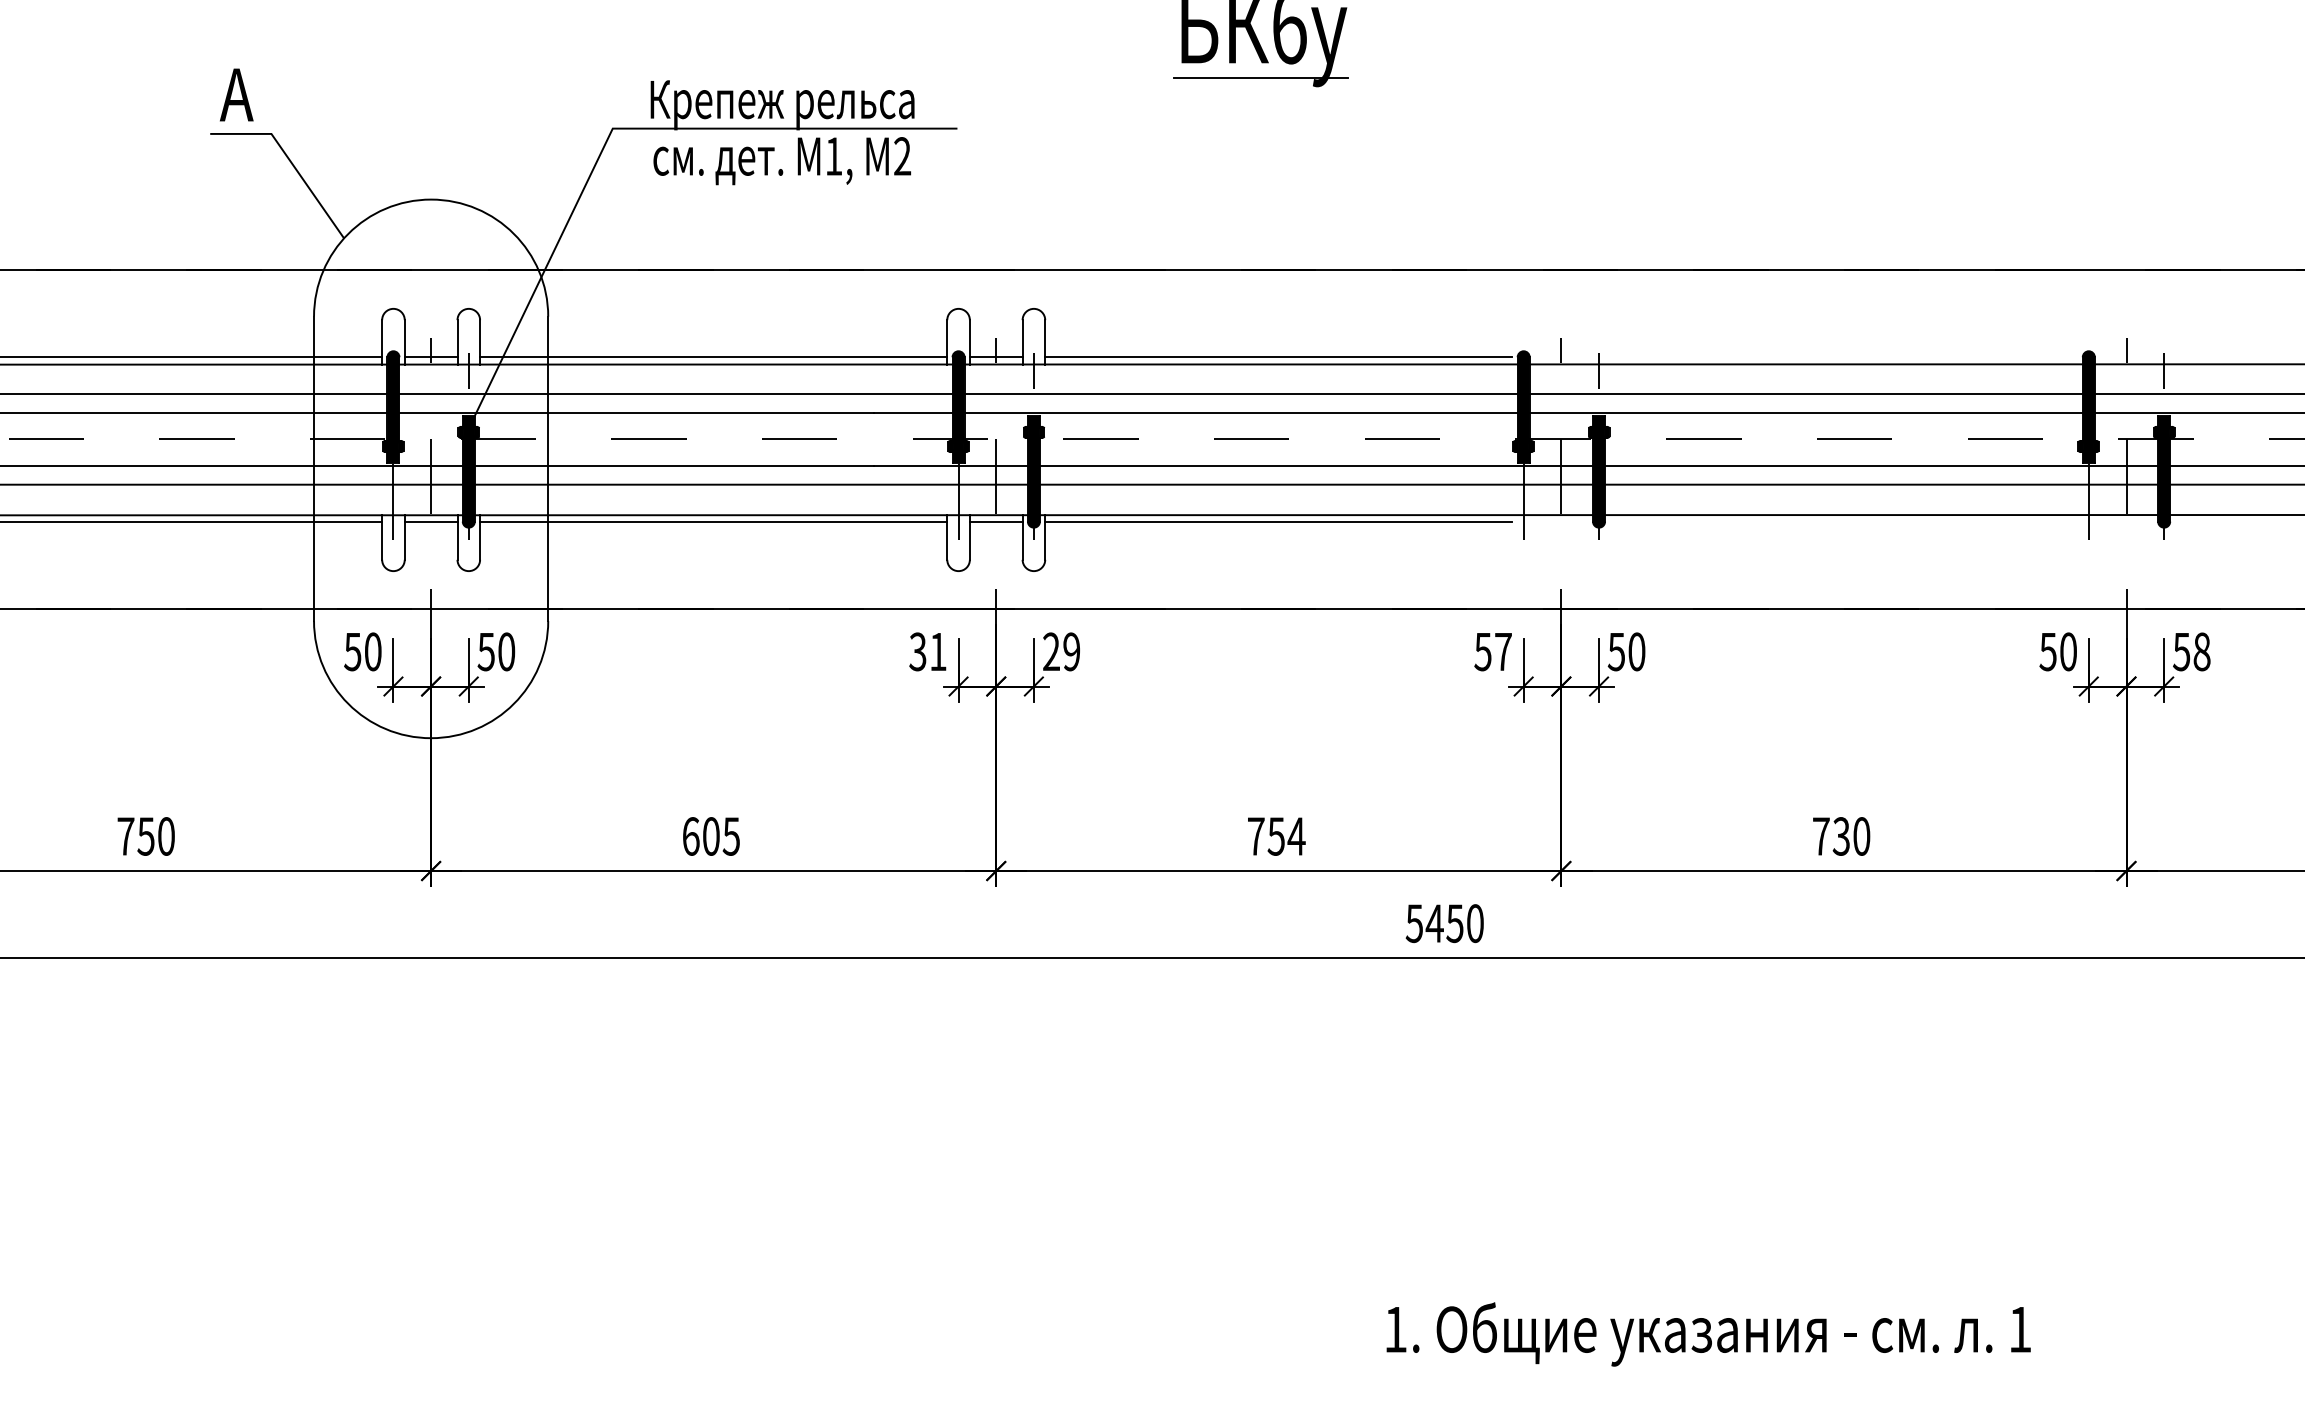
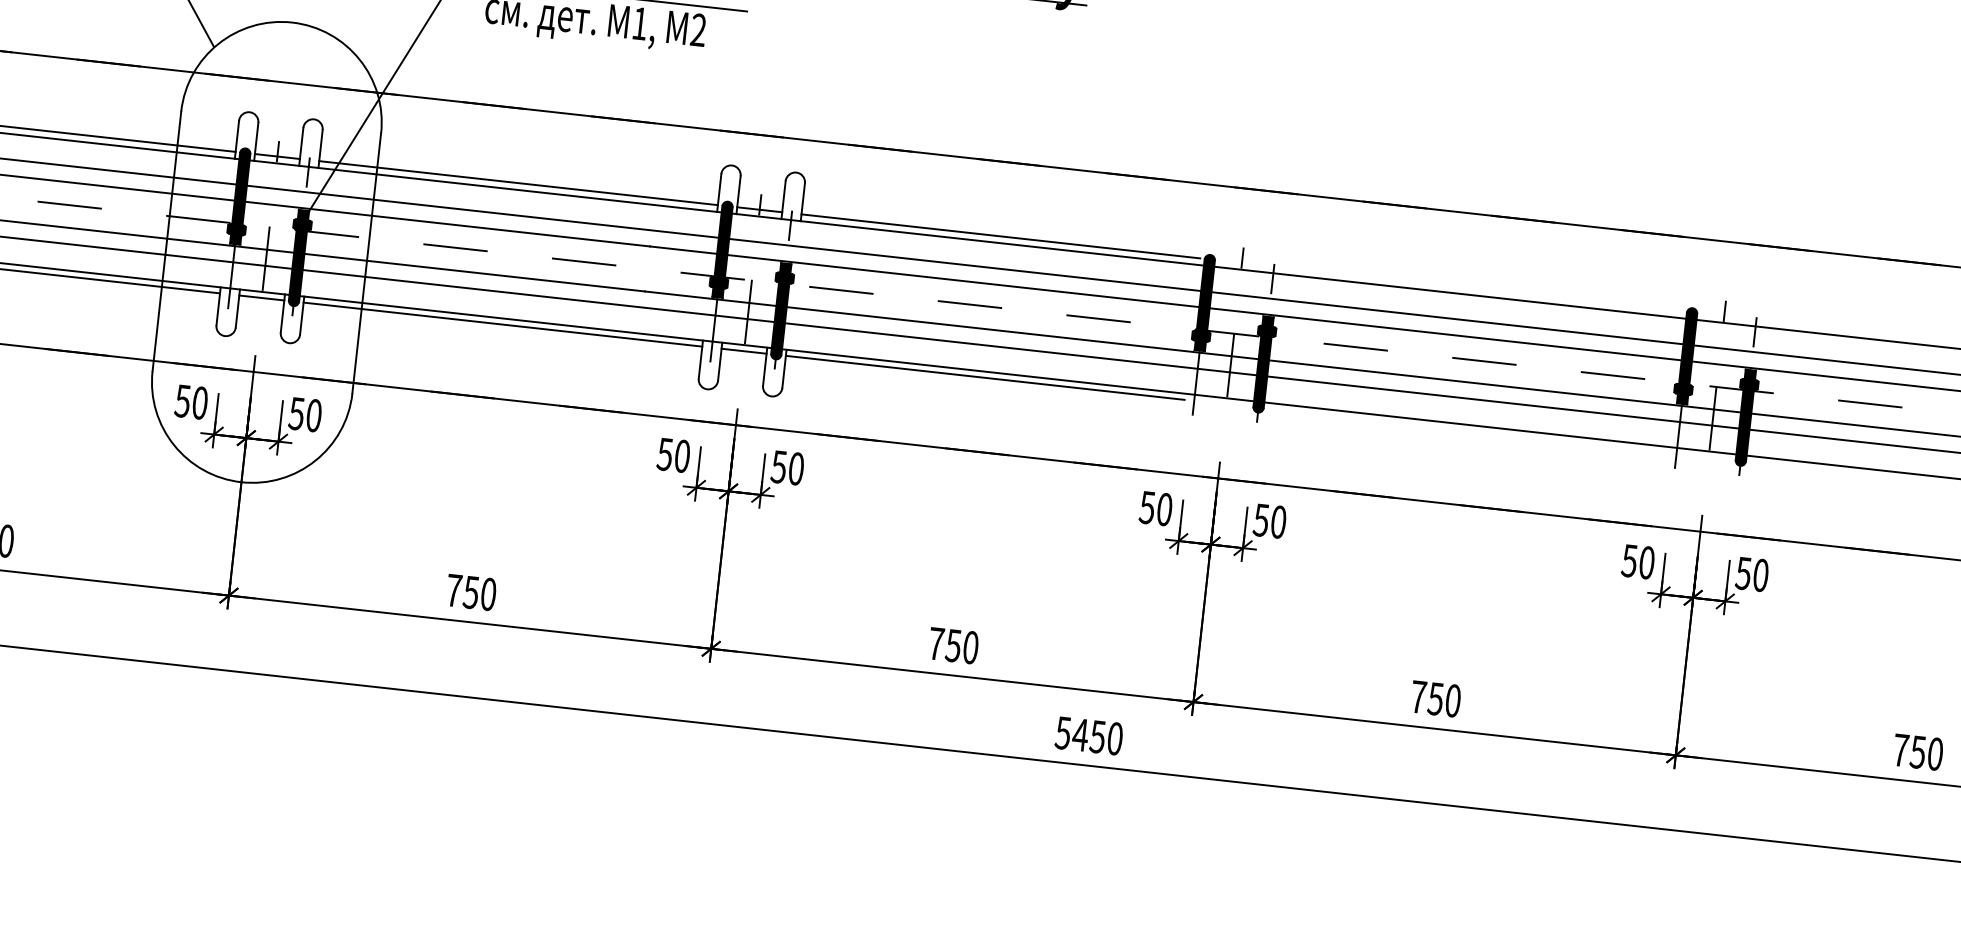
text: (927, 651) -> (673, 455), 31 -> 50
text: (1061, 651) -> (787, 467), 29 -> 50
text: (1503, 651) -> (1164, 509), 57 -> 50
text: (2201, 651) -> (1760, 575), 58 -> 50
text: (710, 836) -> (470, 592), 605 -> 750
text: (1296, 836) -> (970, 647), 754 -> 750
text: (1840, 836) -> (1435, 698), 730 -> 750

